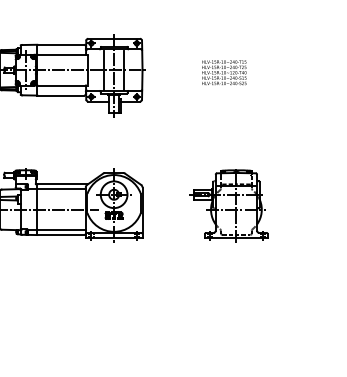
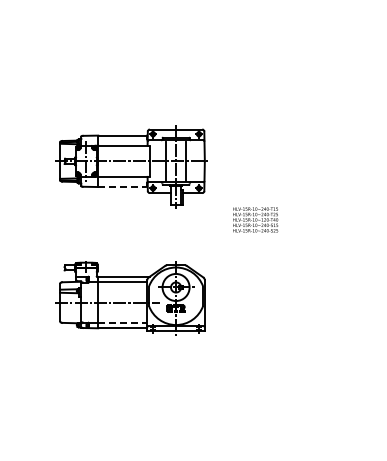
text: (224, 72) -> (255, 219), moved
line: (61, 96) -> (122, 187), solid -> dashed
part: (229, 203) -> (292, 296), removed
line: (61, 230) -> (122, 323), solid -> dashed

